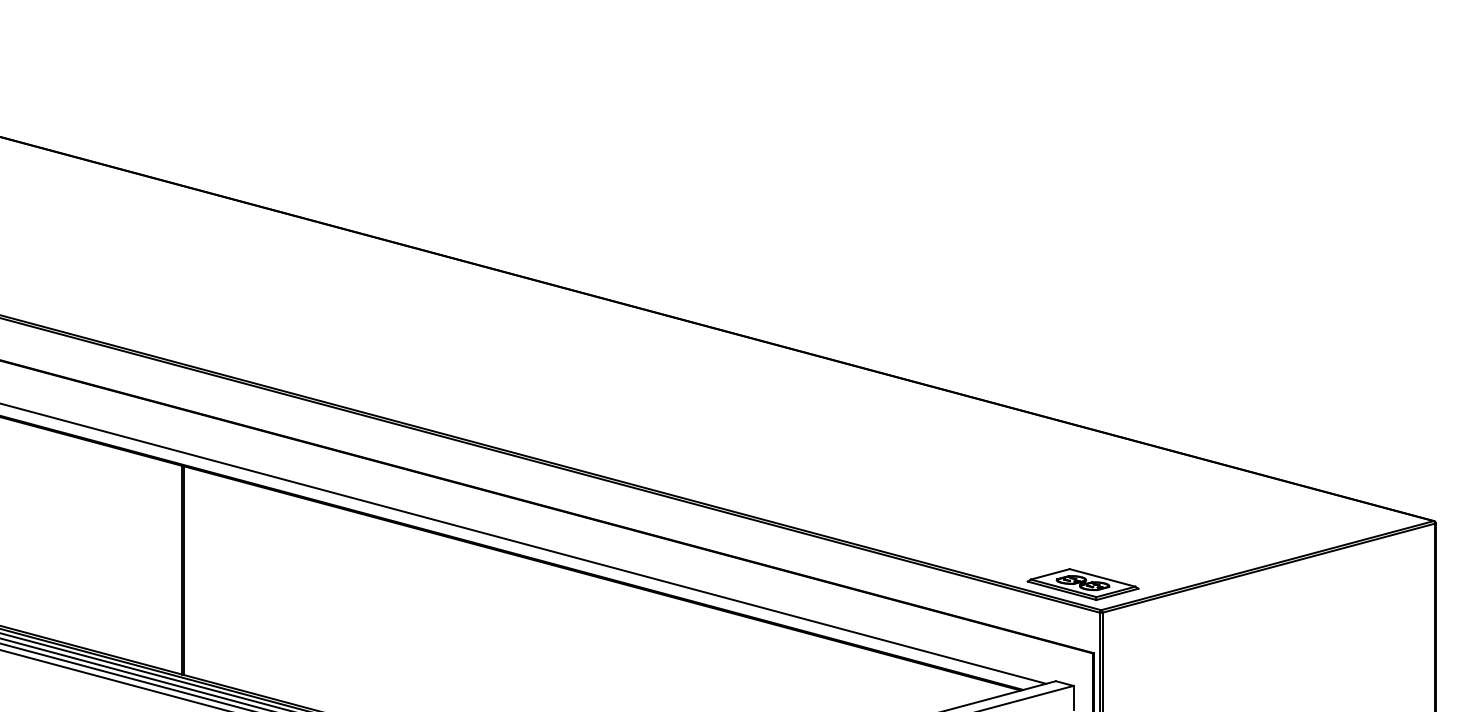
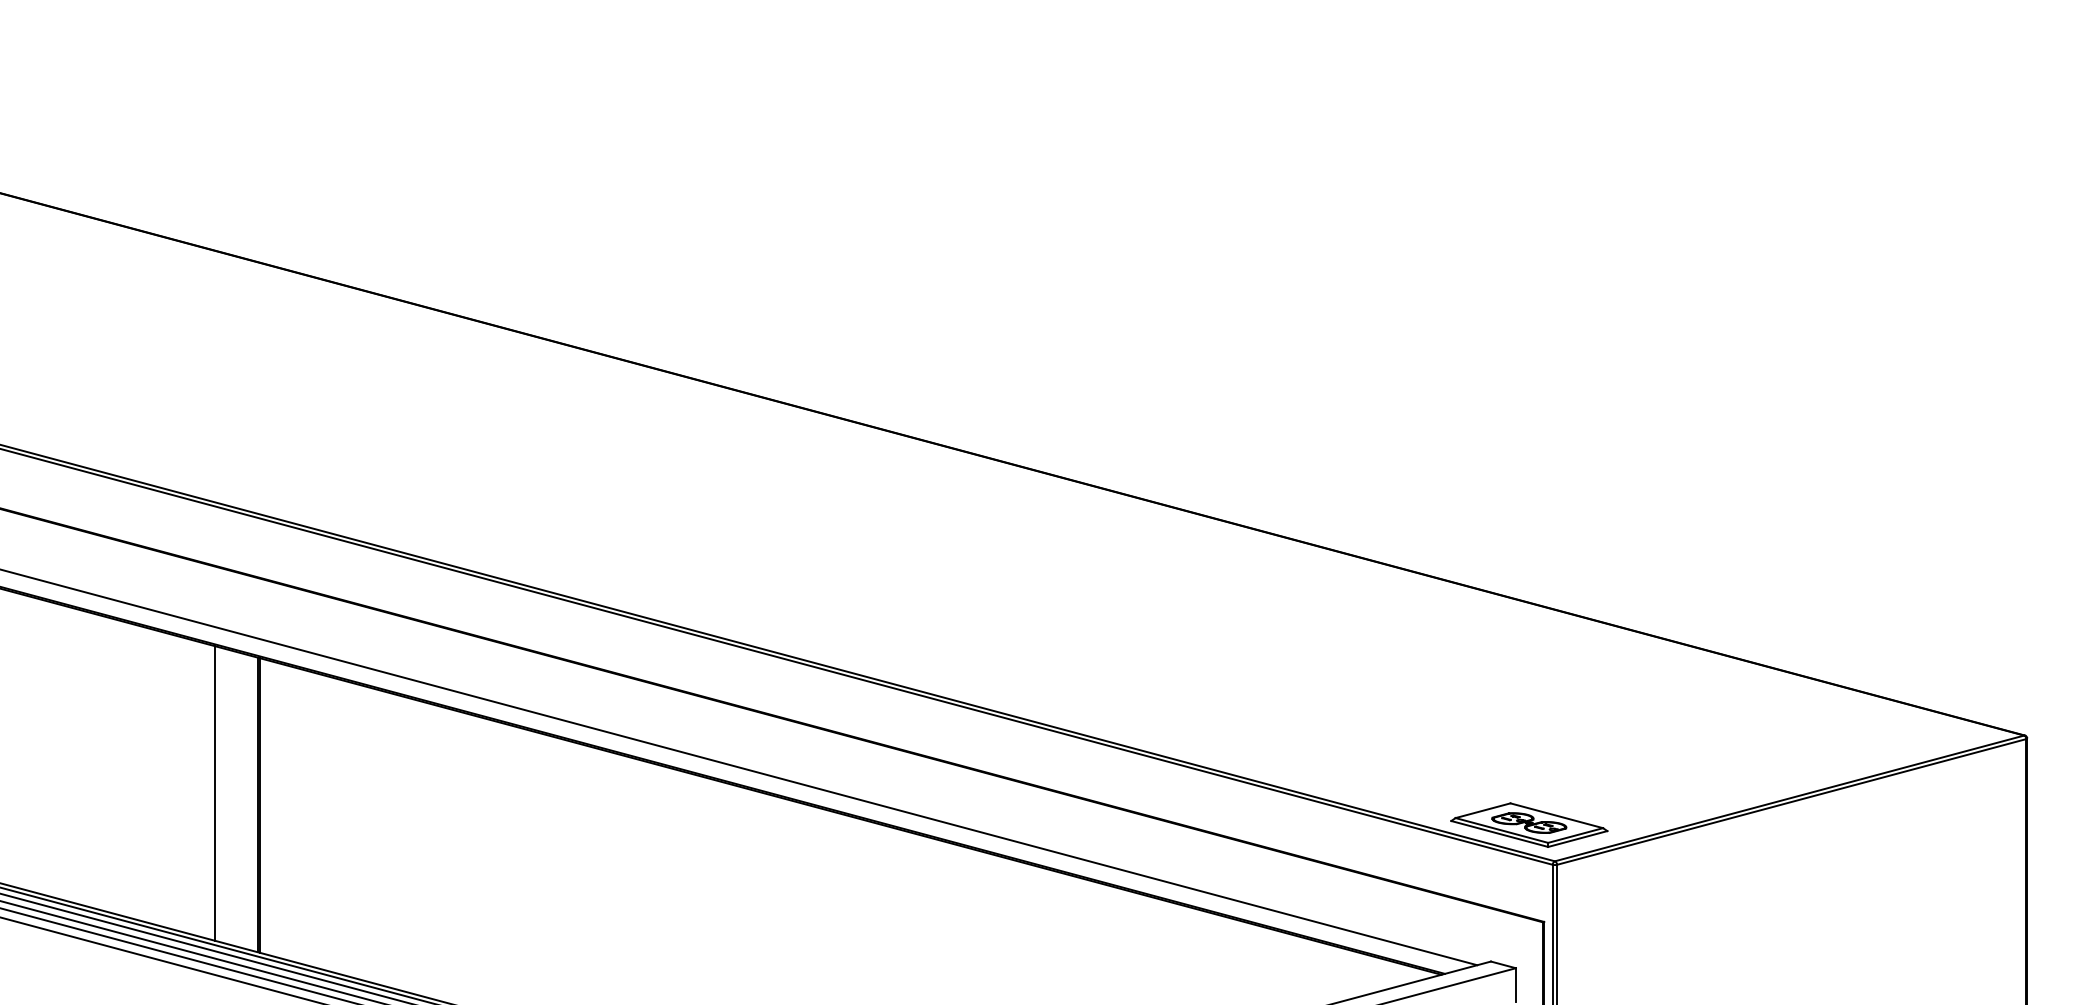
line: (151, 562) -> (214, 793), added

